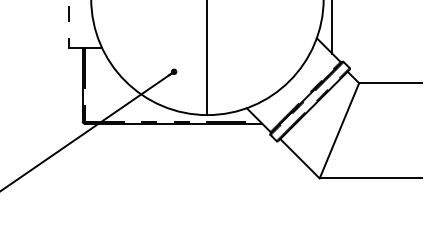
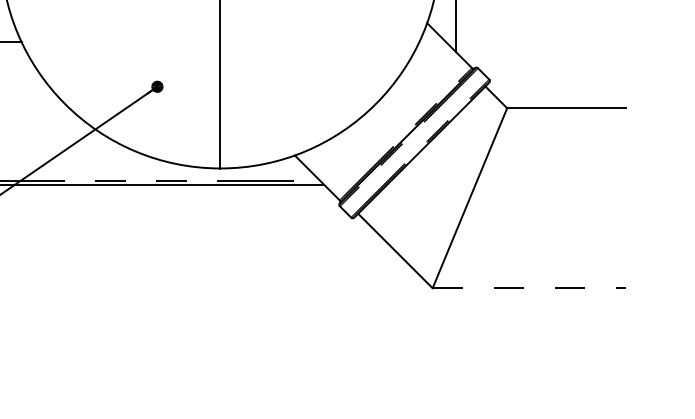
line: (371, 178) -> (530, 288), solid -> dashed

